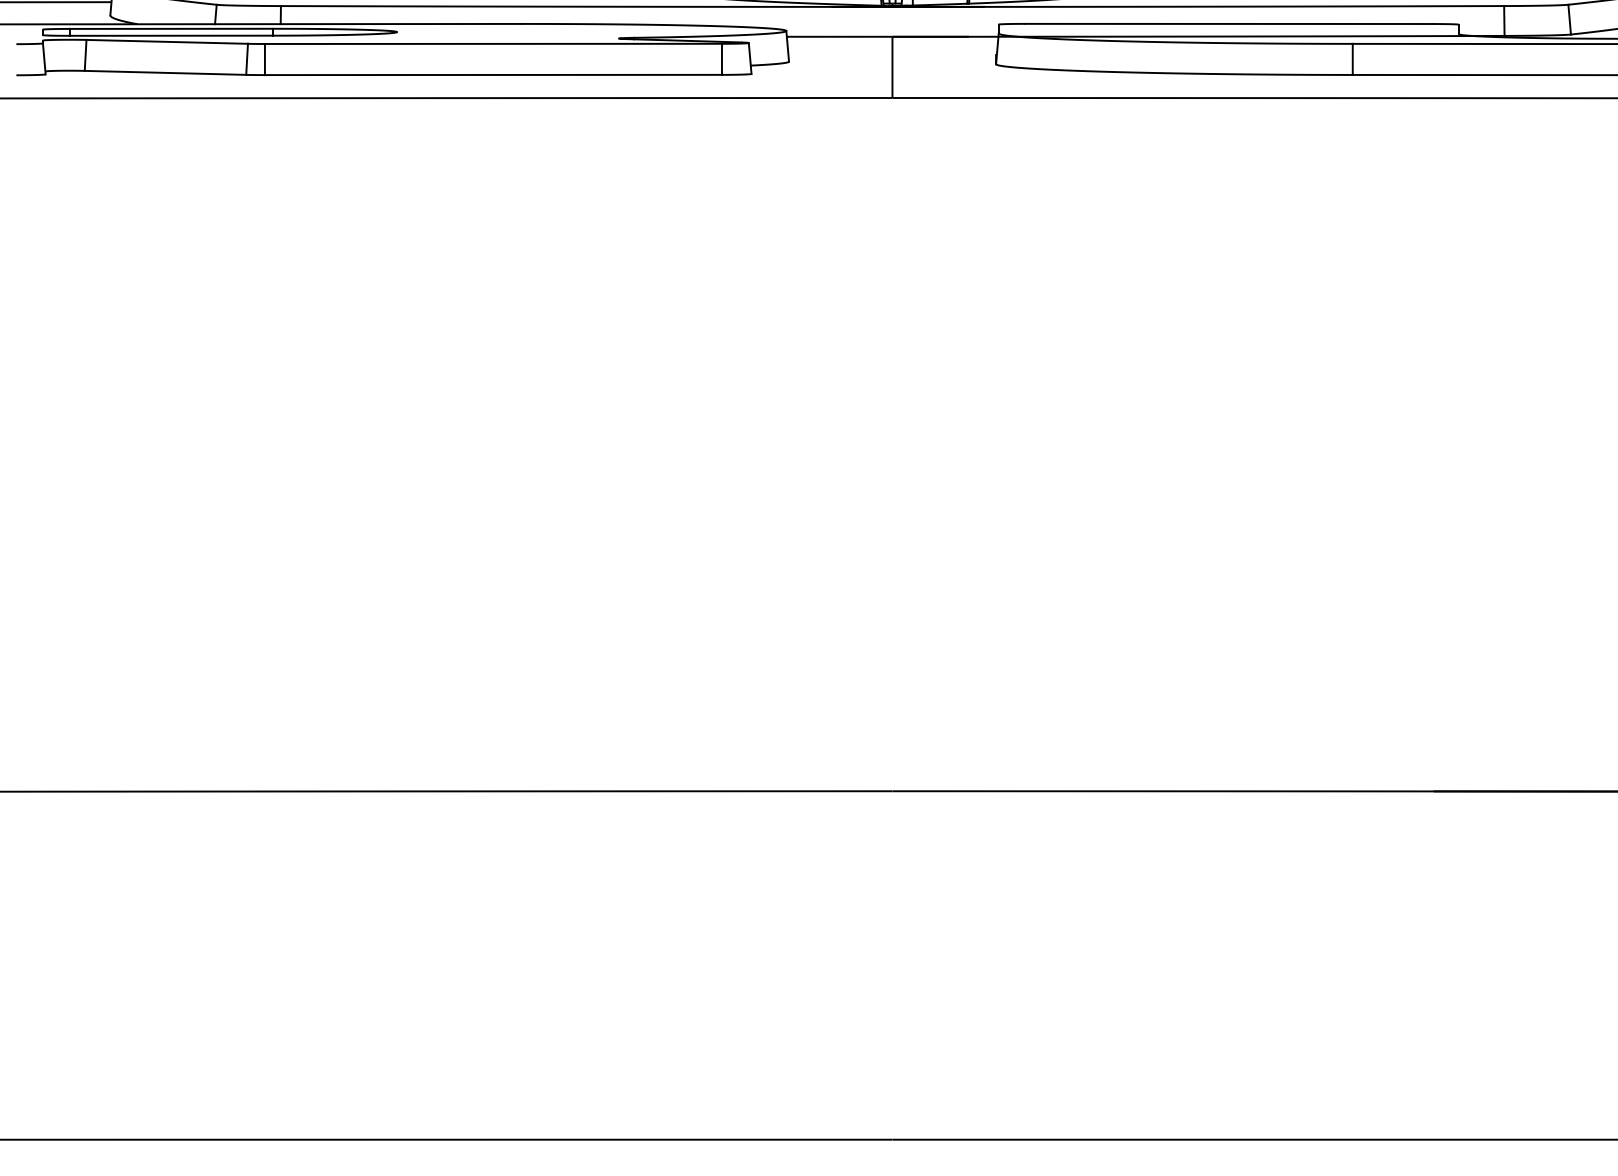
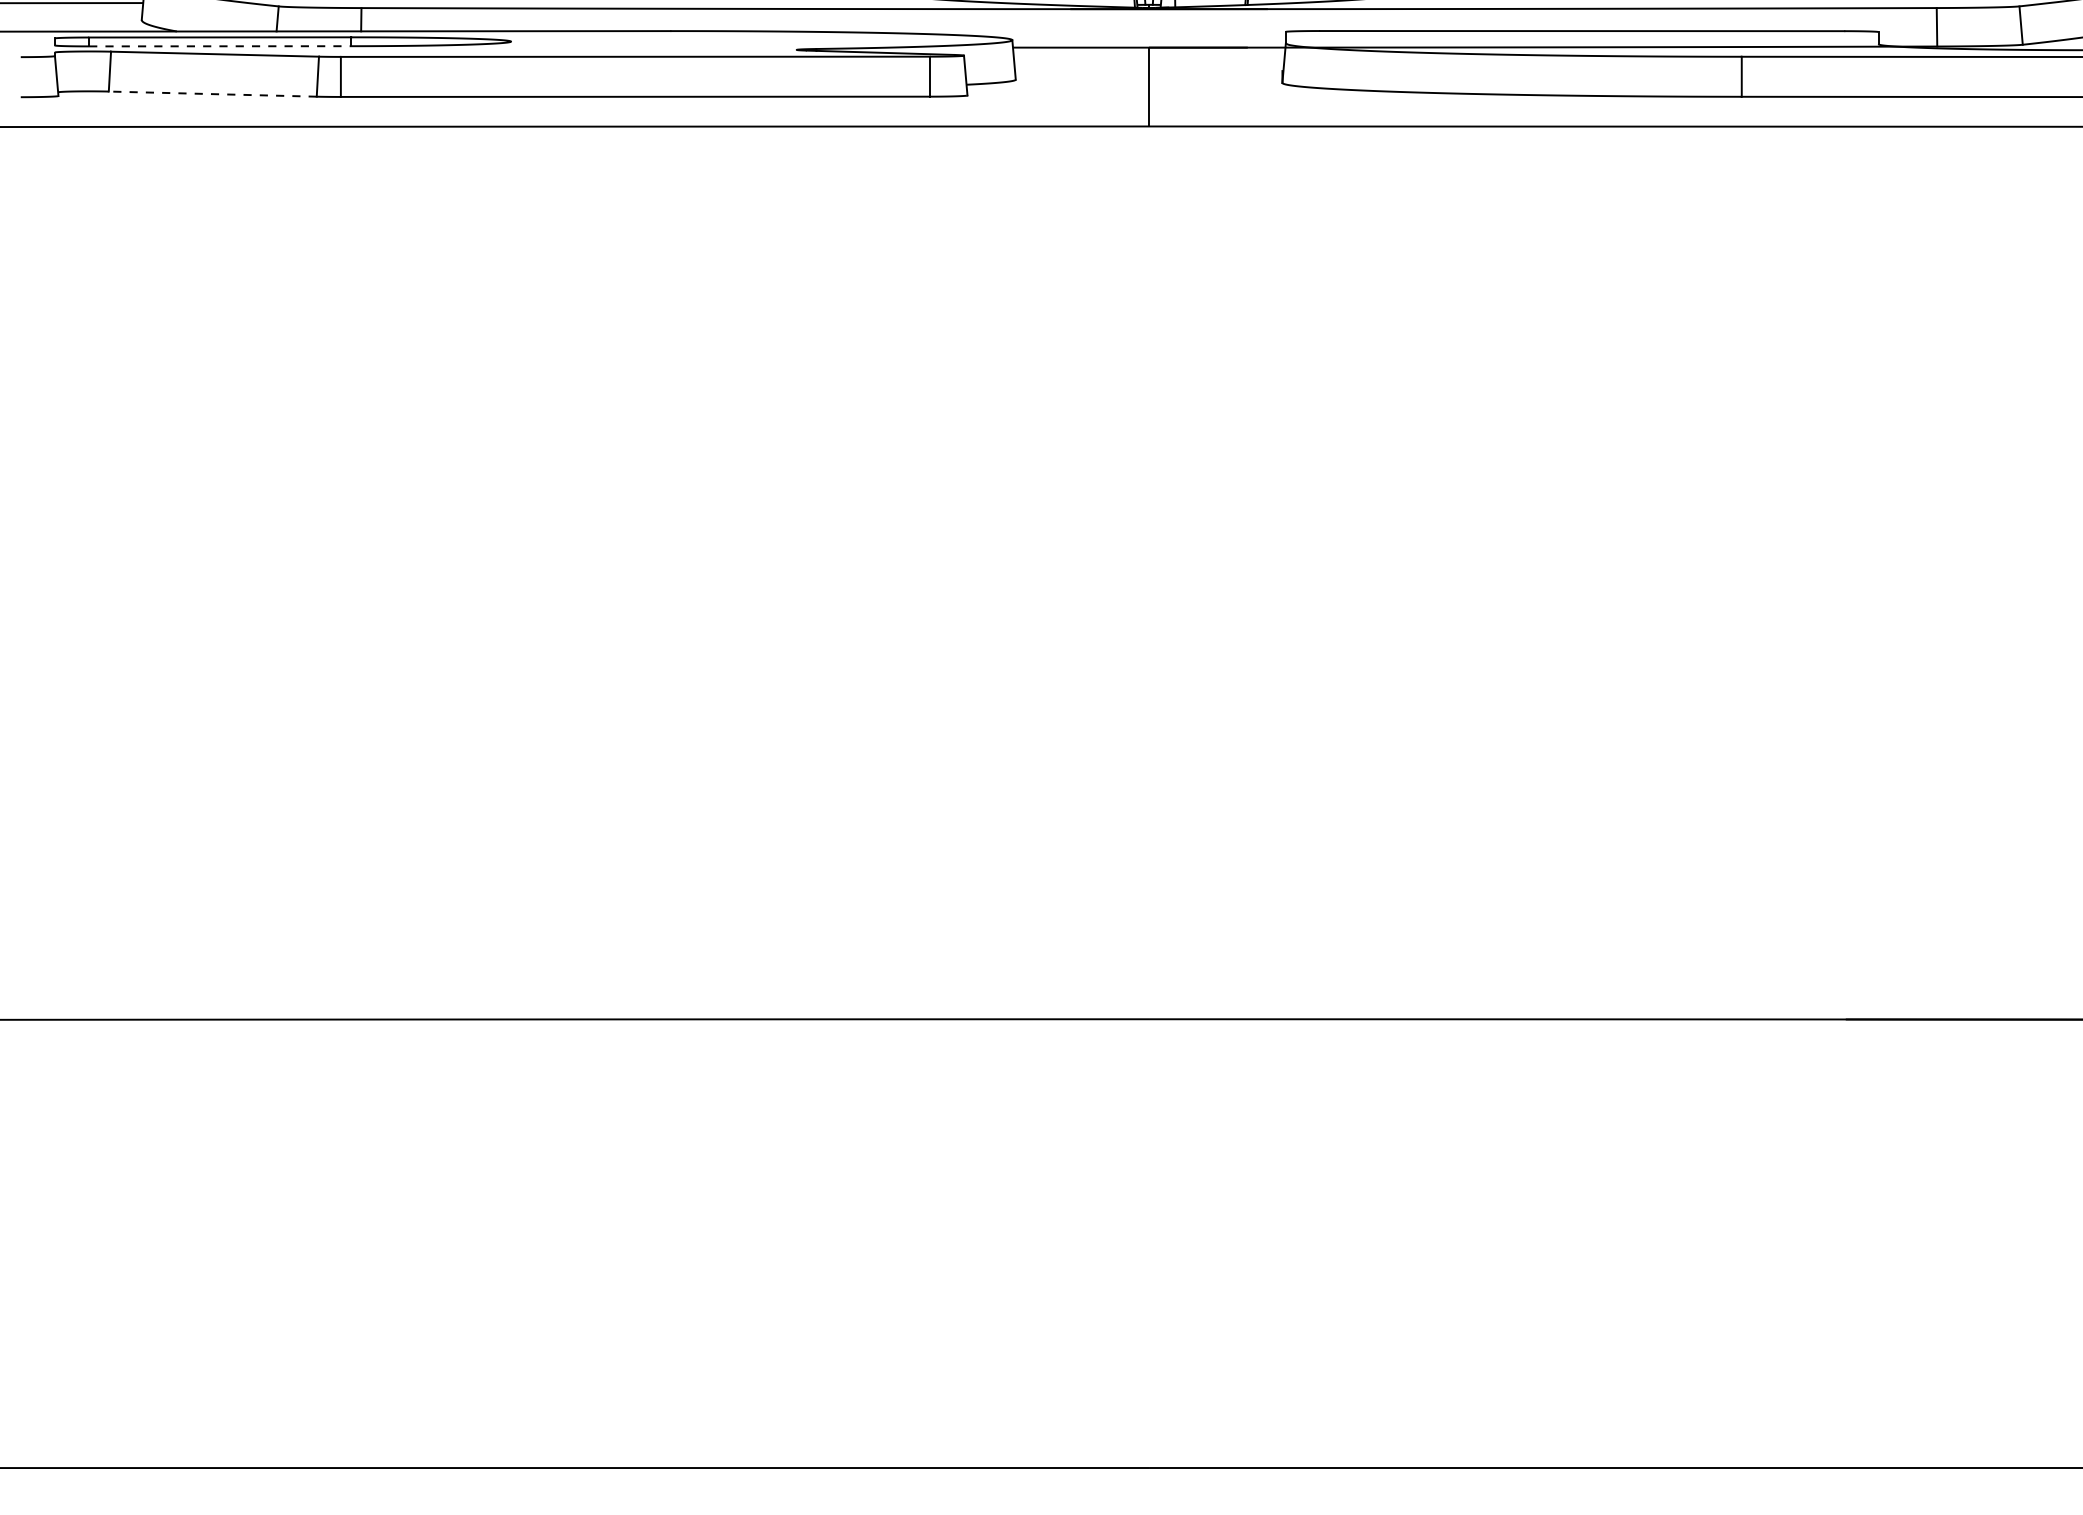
line: (171, 35) -> (220, 46), solid -> dashed
line: (165, 73) -> (212, 94), solid -> dashed

